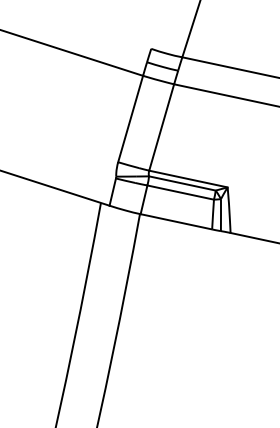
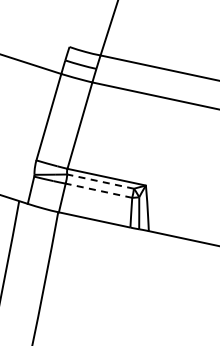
line: (181, 183) -> (99, 181), solid -> dashed
line: (180, 192) -> (98, 190), solid -> dashed

